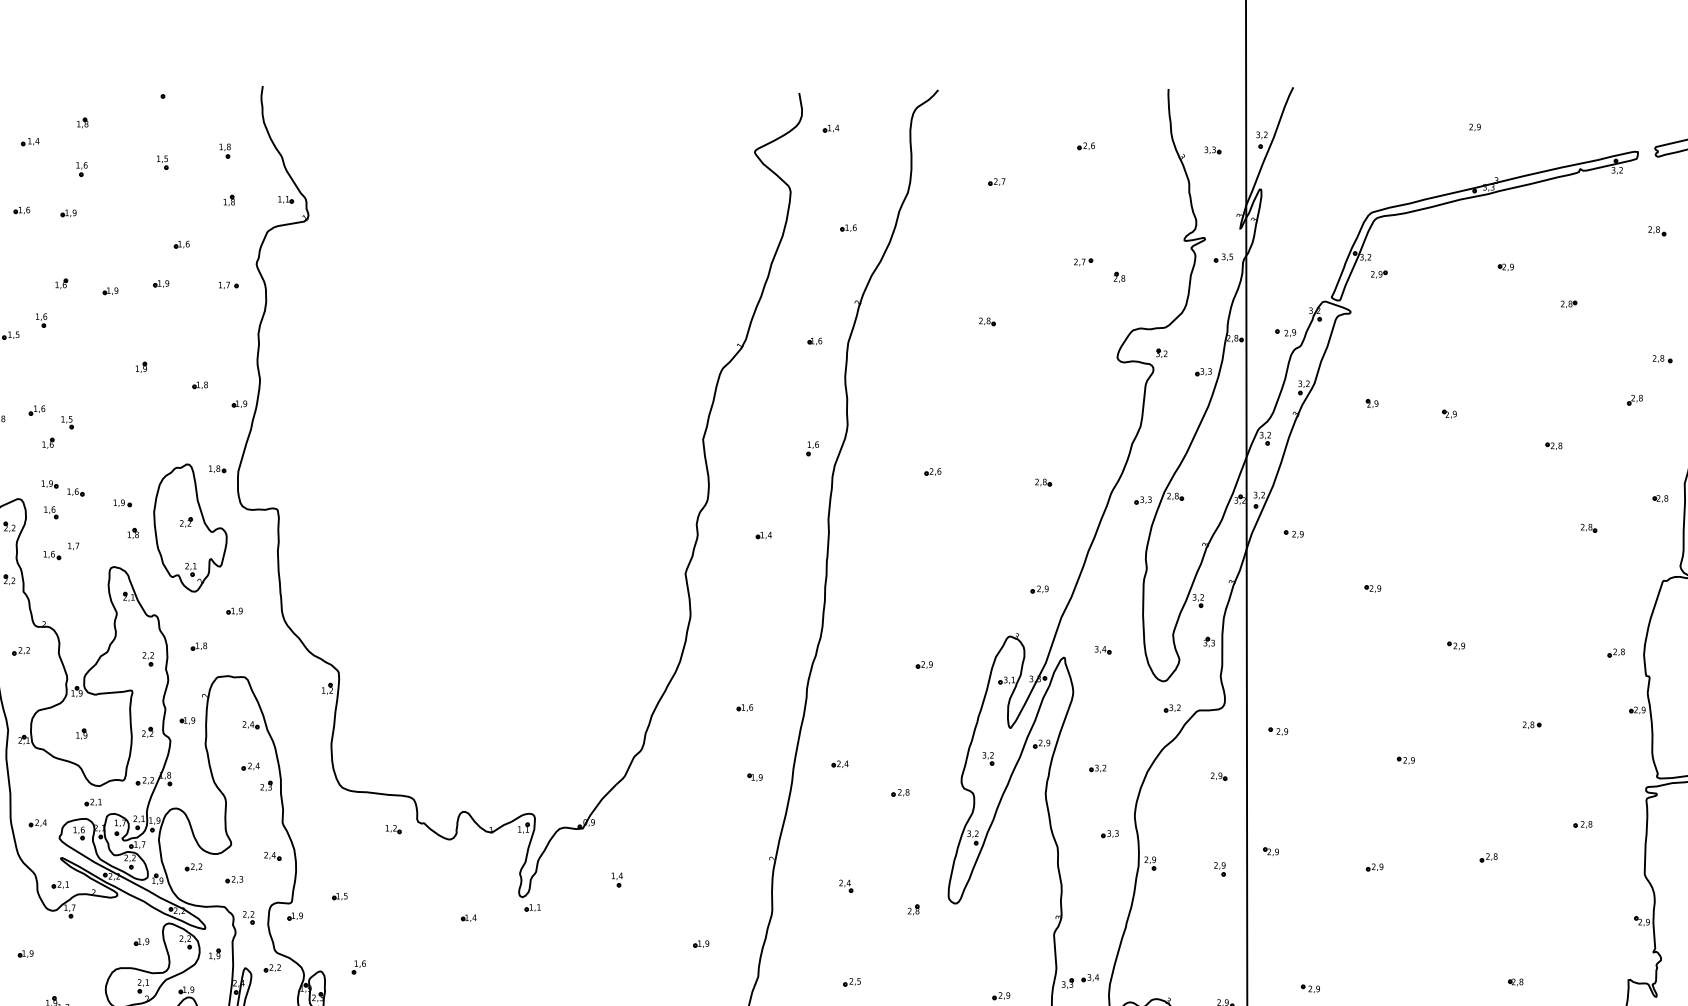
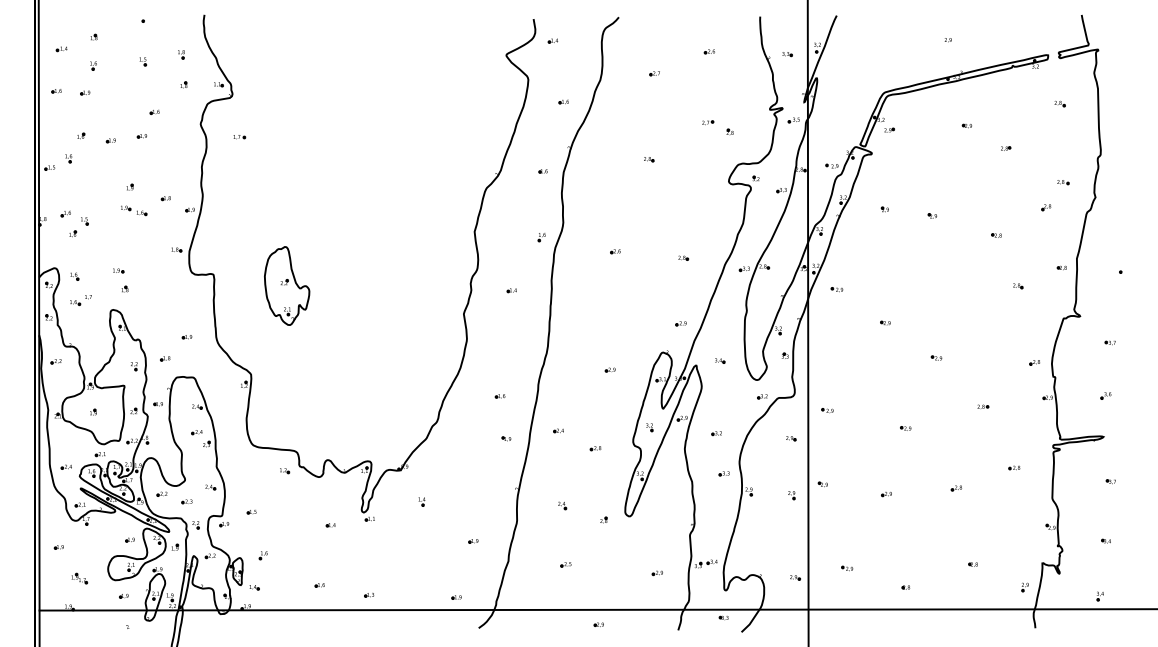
part: (228, 285) -> (239, 137), moved
part: (63, 488) -> (134, 210), moved
part: (191, 527) -> (287, 285), moved

